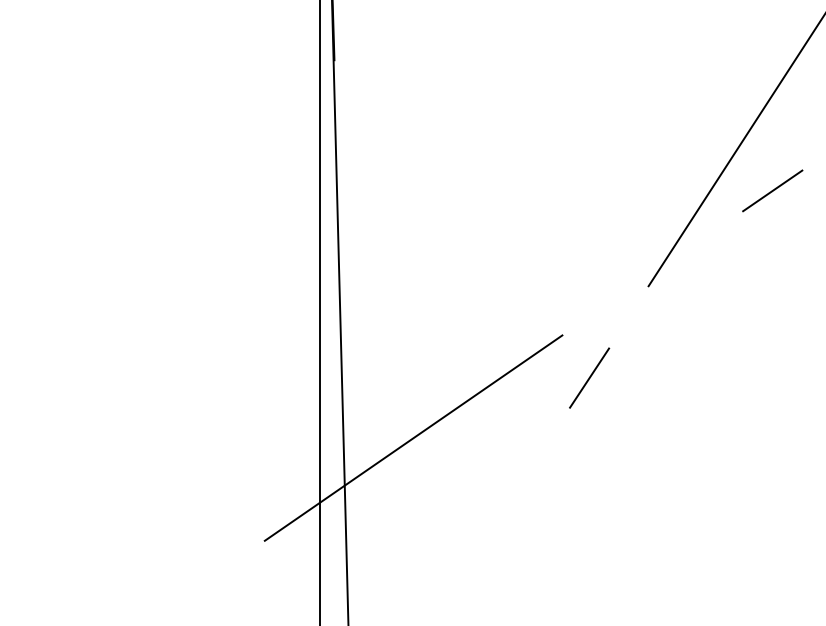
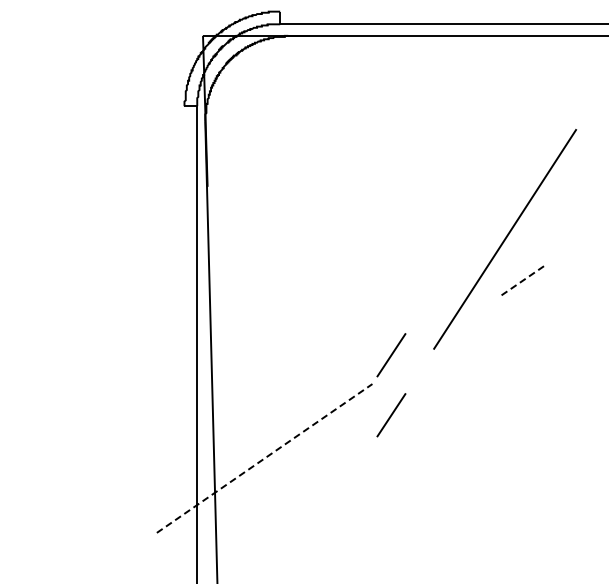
line: (772, 191) -> (523, 280), solid -> dashed
line: (589, 295) -> (391, 355), added
line: (413, 438) -> (264, 458), solid -> dashed

